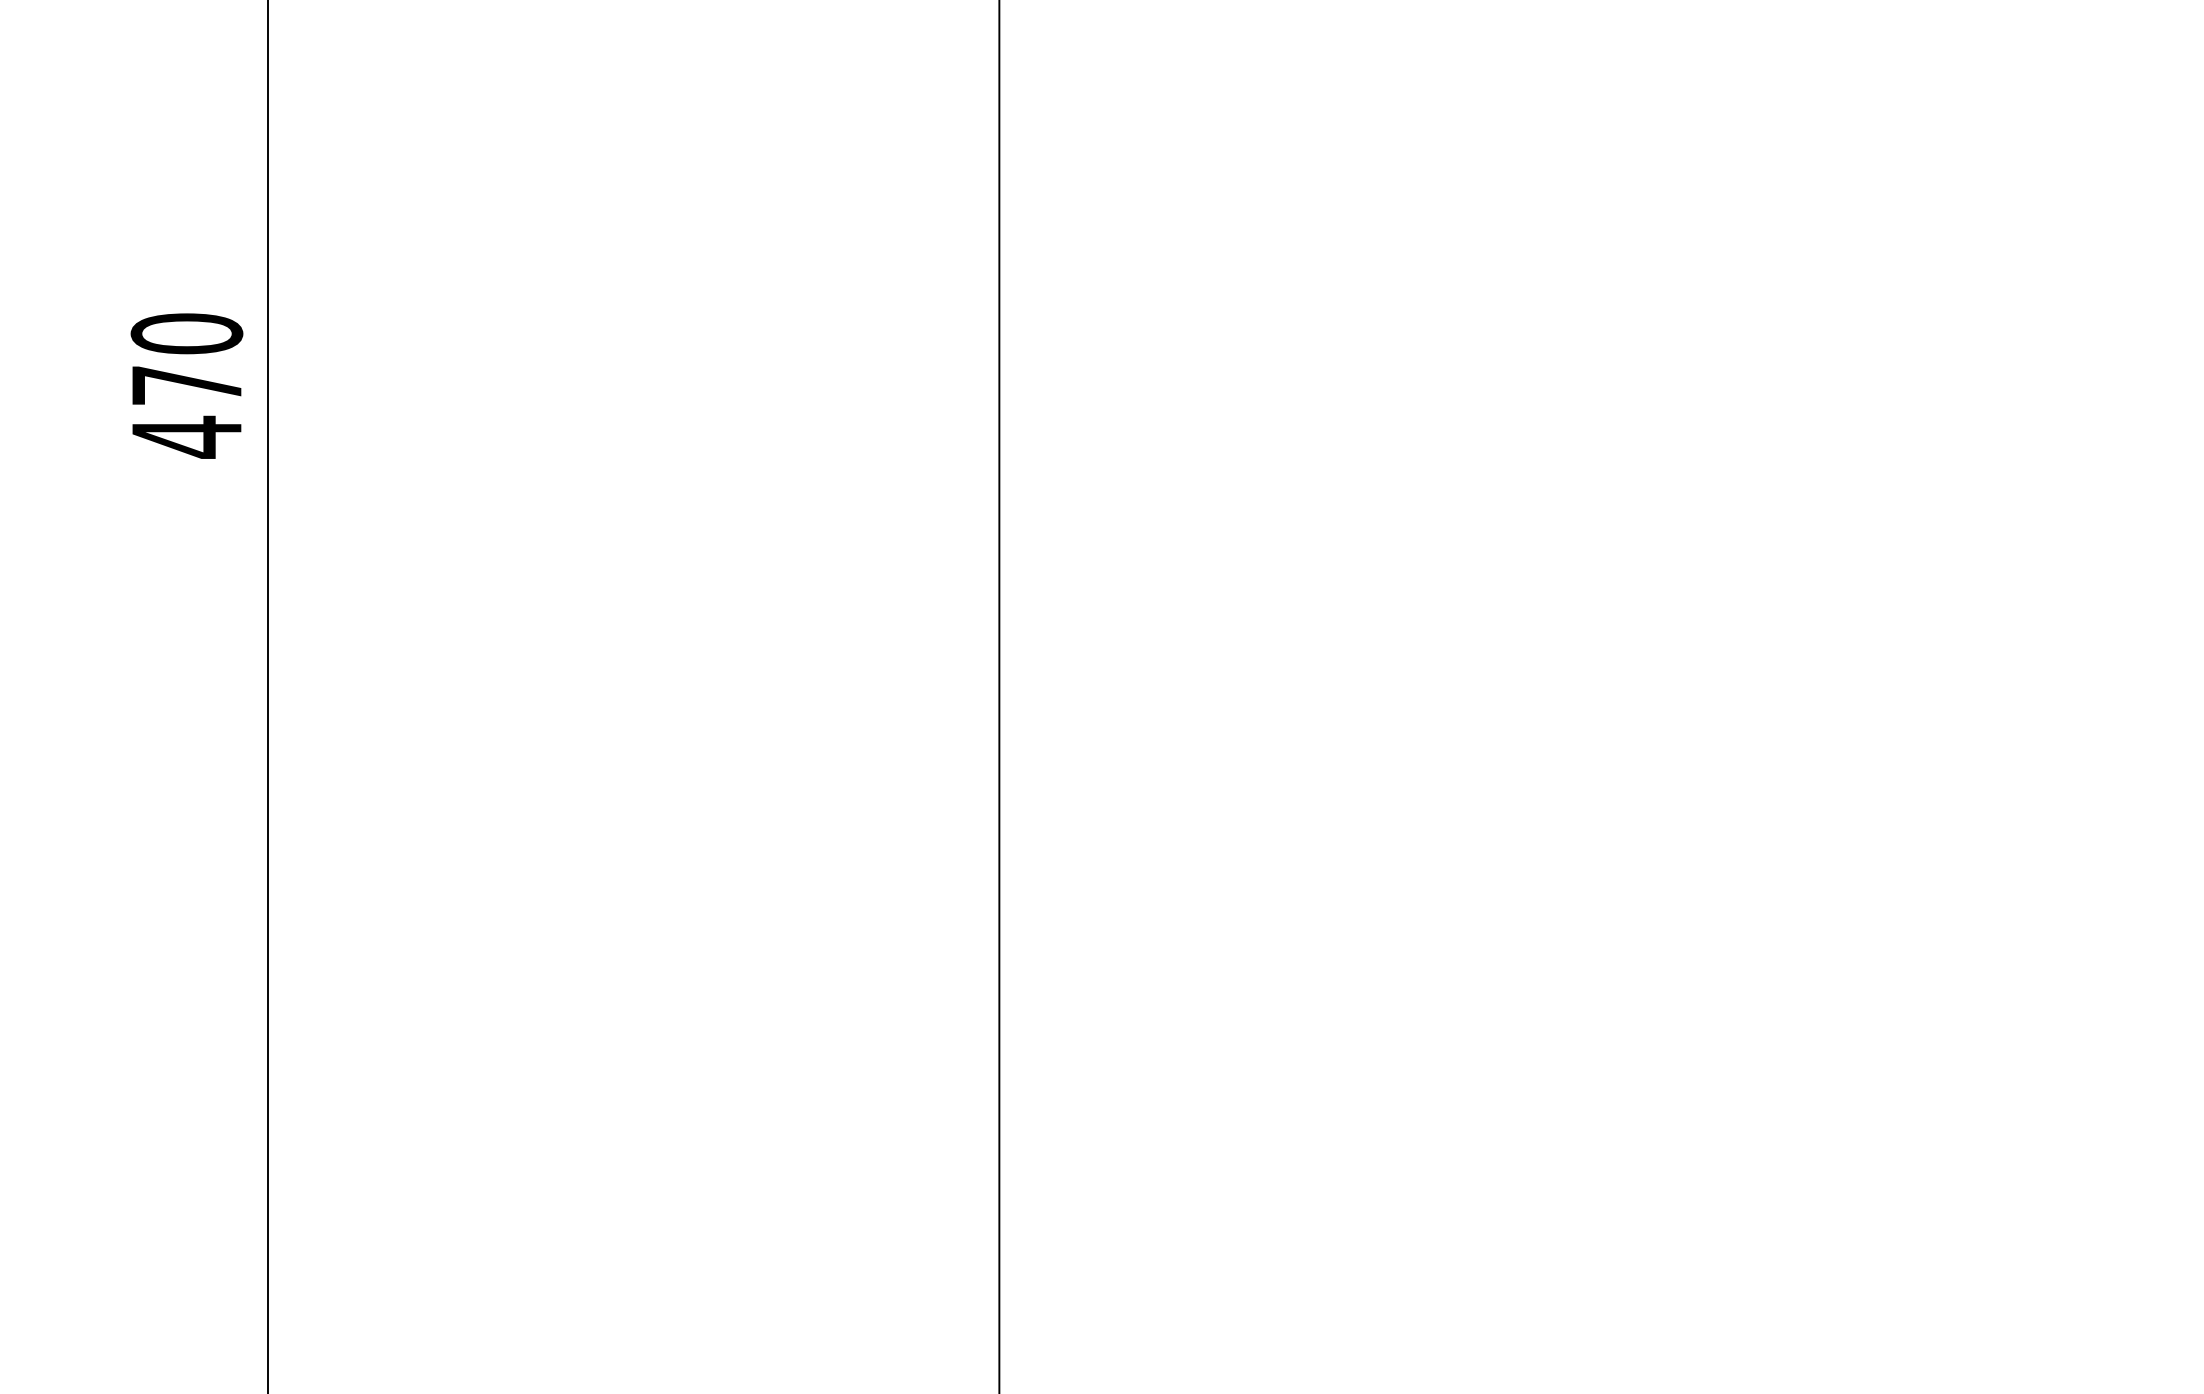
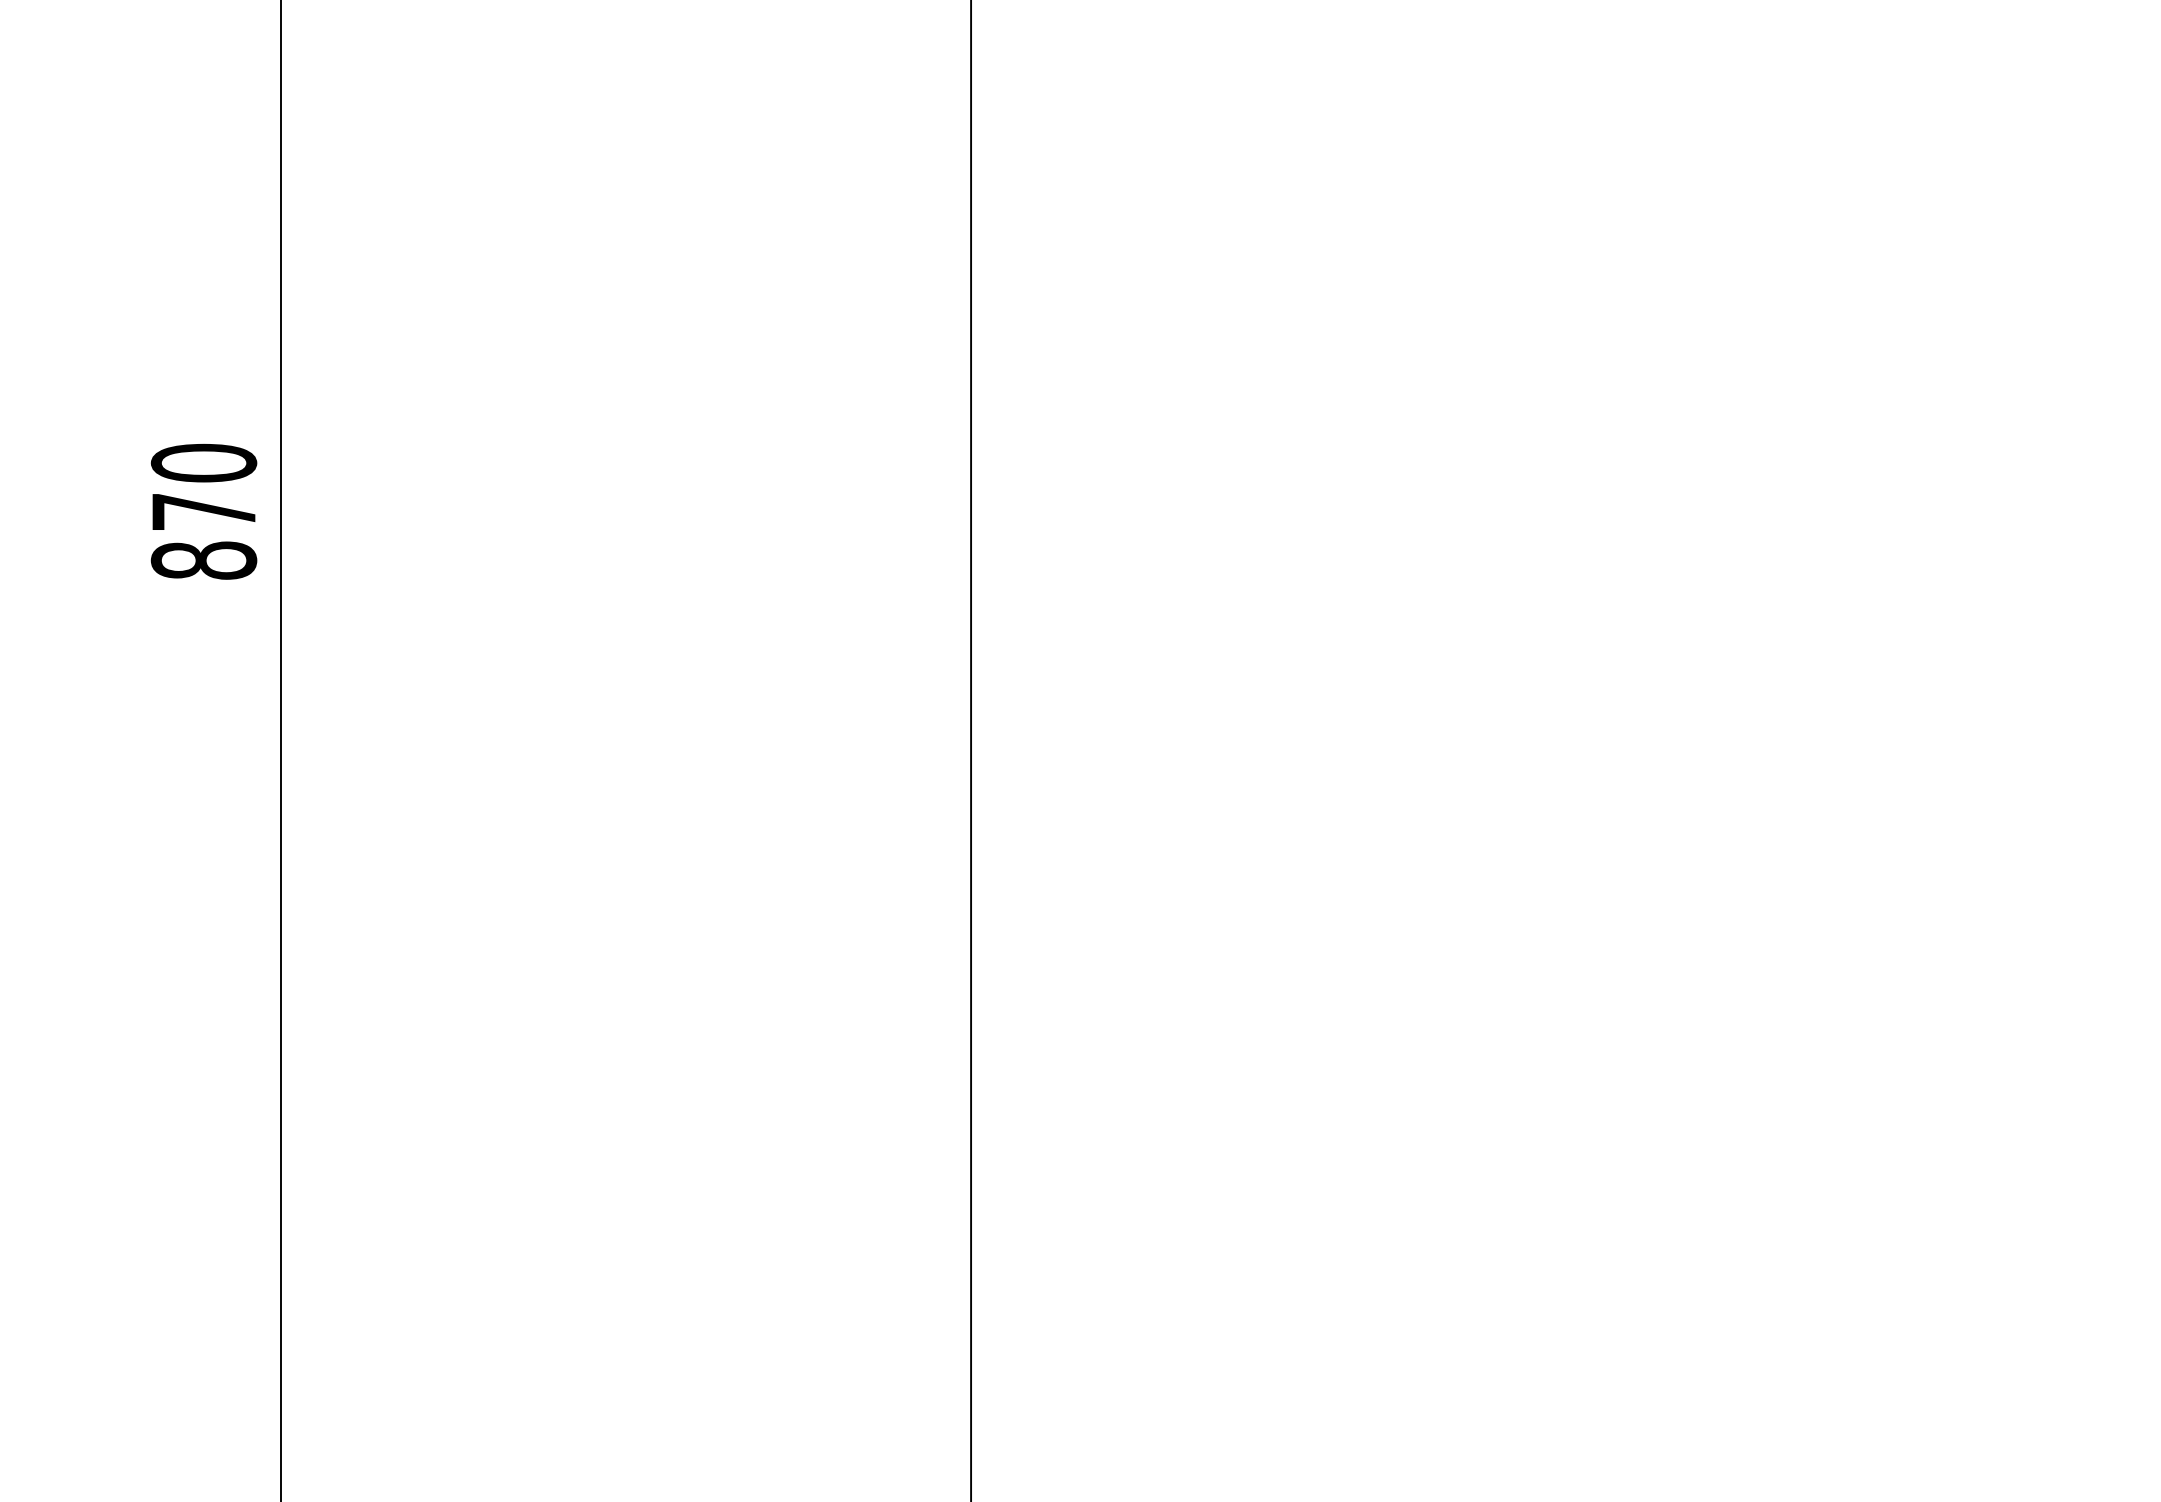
text: (186, 436) -> (203, 560), 470 -> 870

